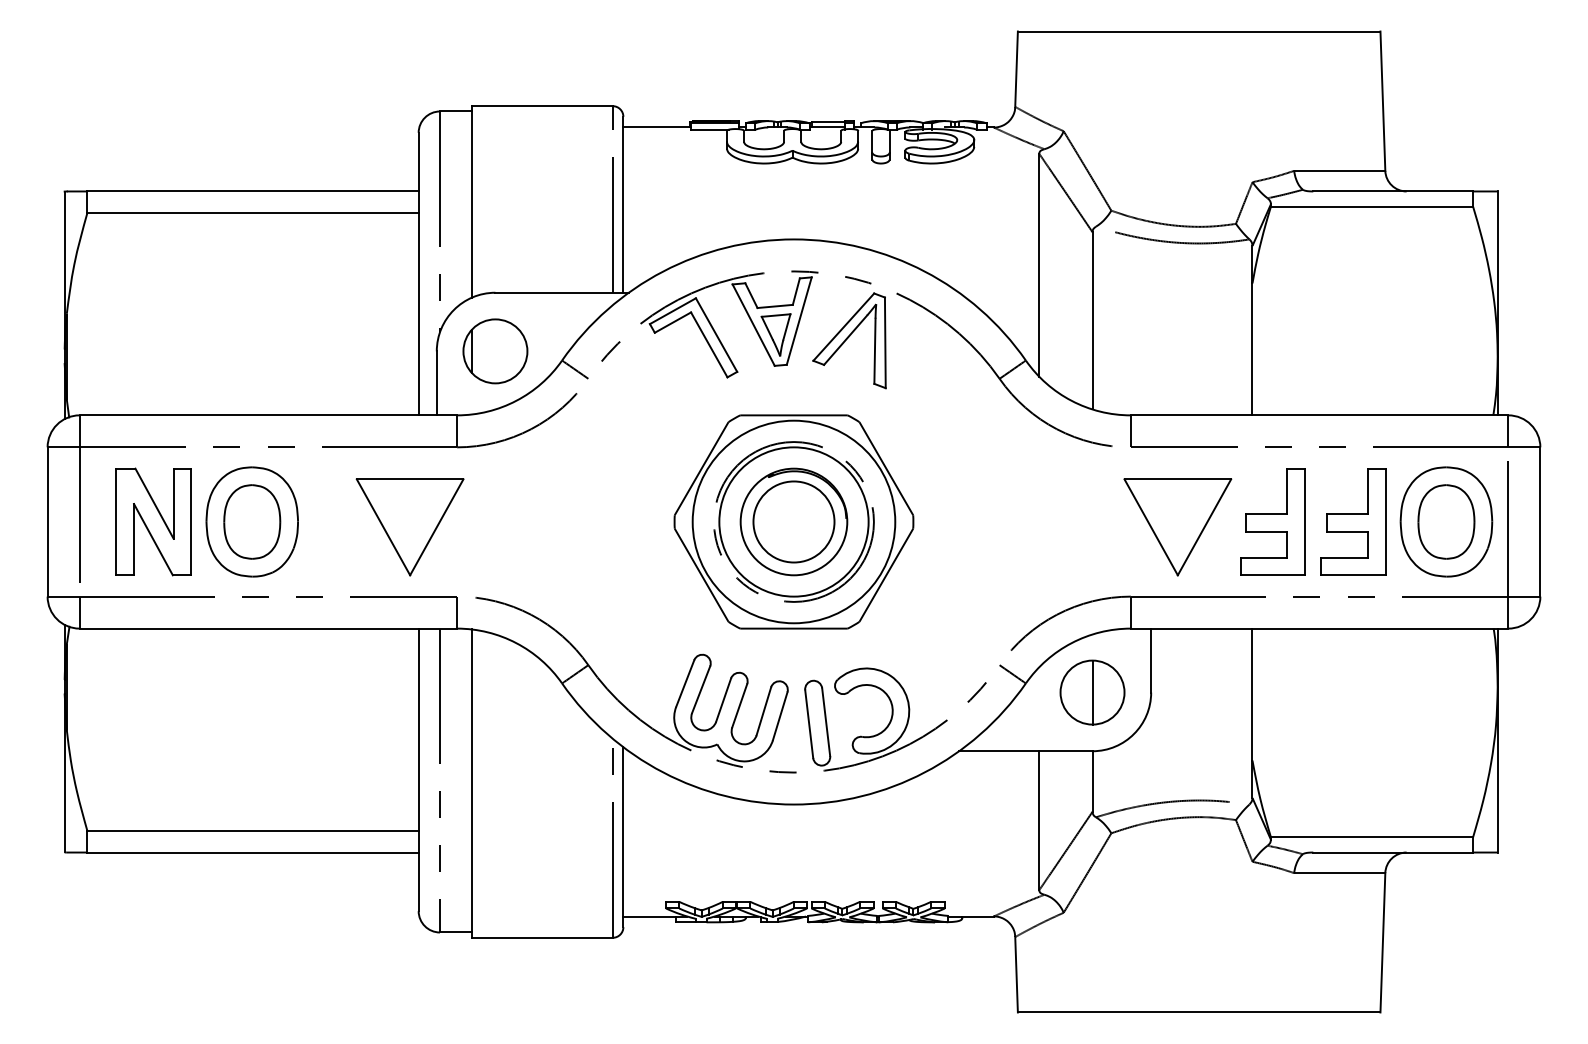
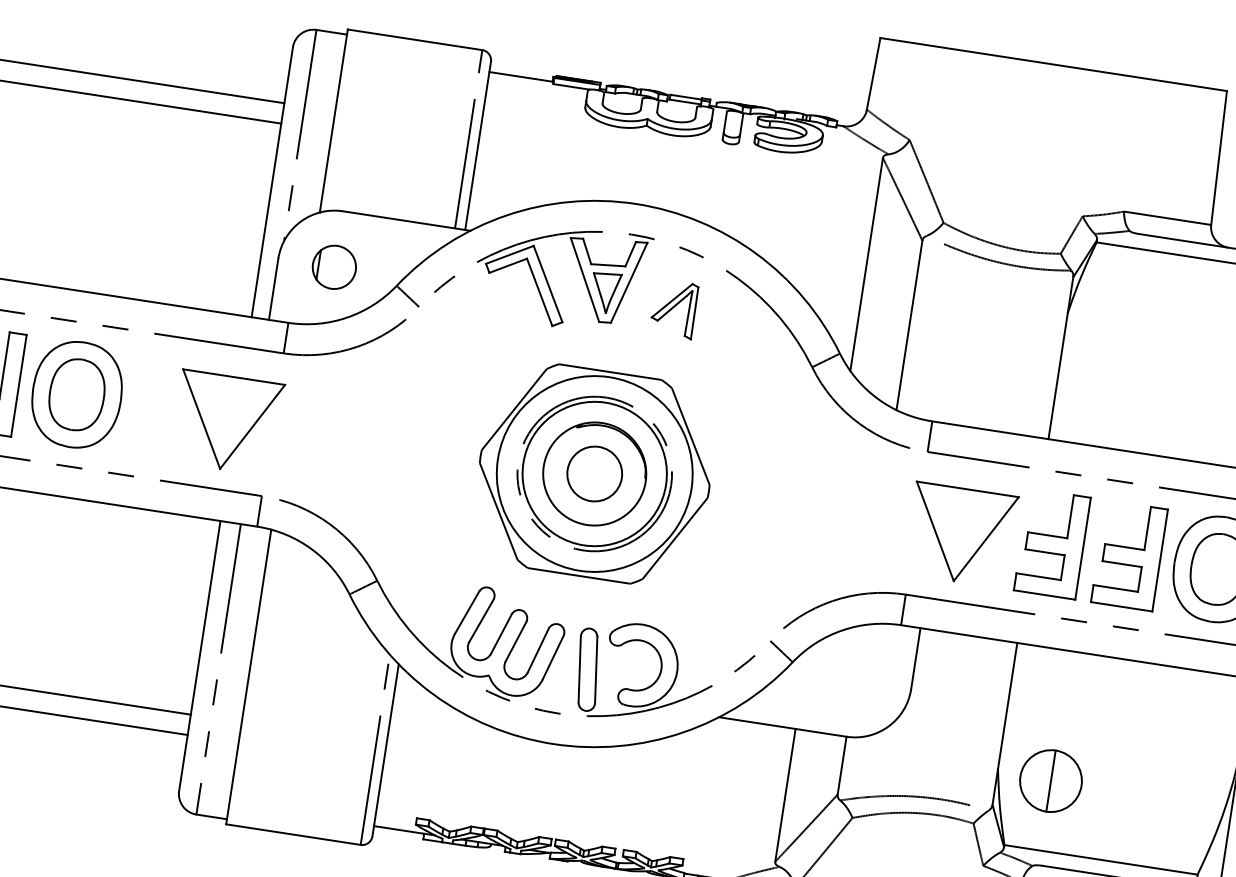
part: (849, 340) -> (674, 308), size x0.6
part: (495, 351) -> (334, 267), size x0.7
circle: (793, 521) -> (594, 473), size x0.7
part: (1092, 692) -> (1050, 781), moved

